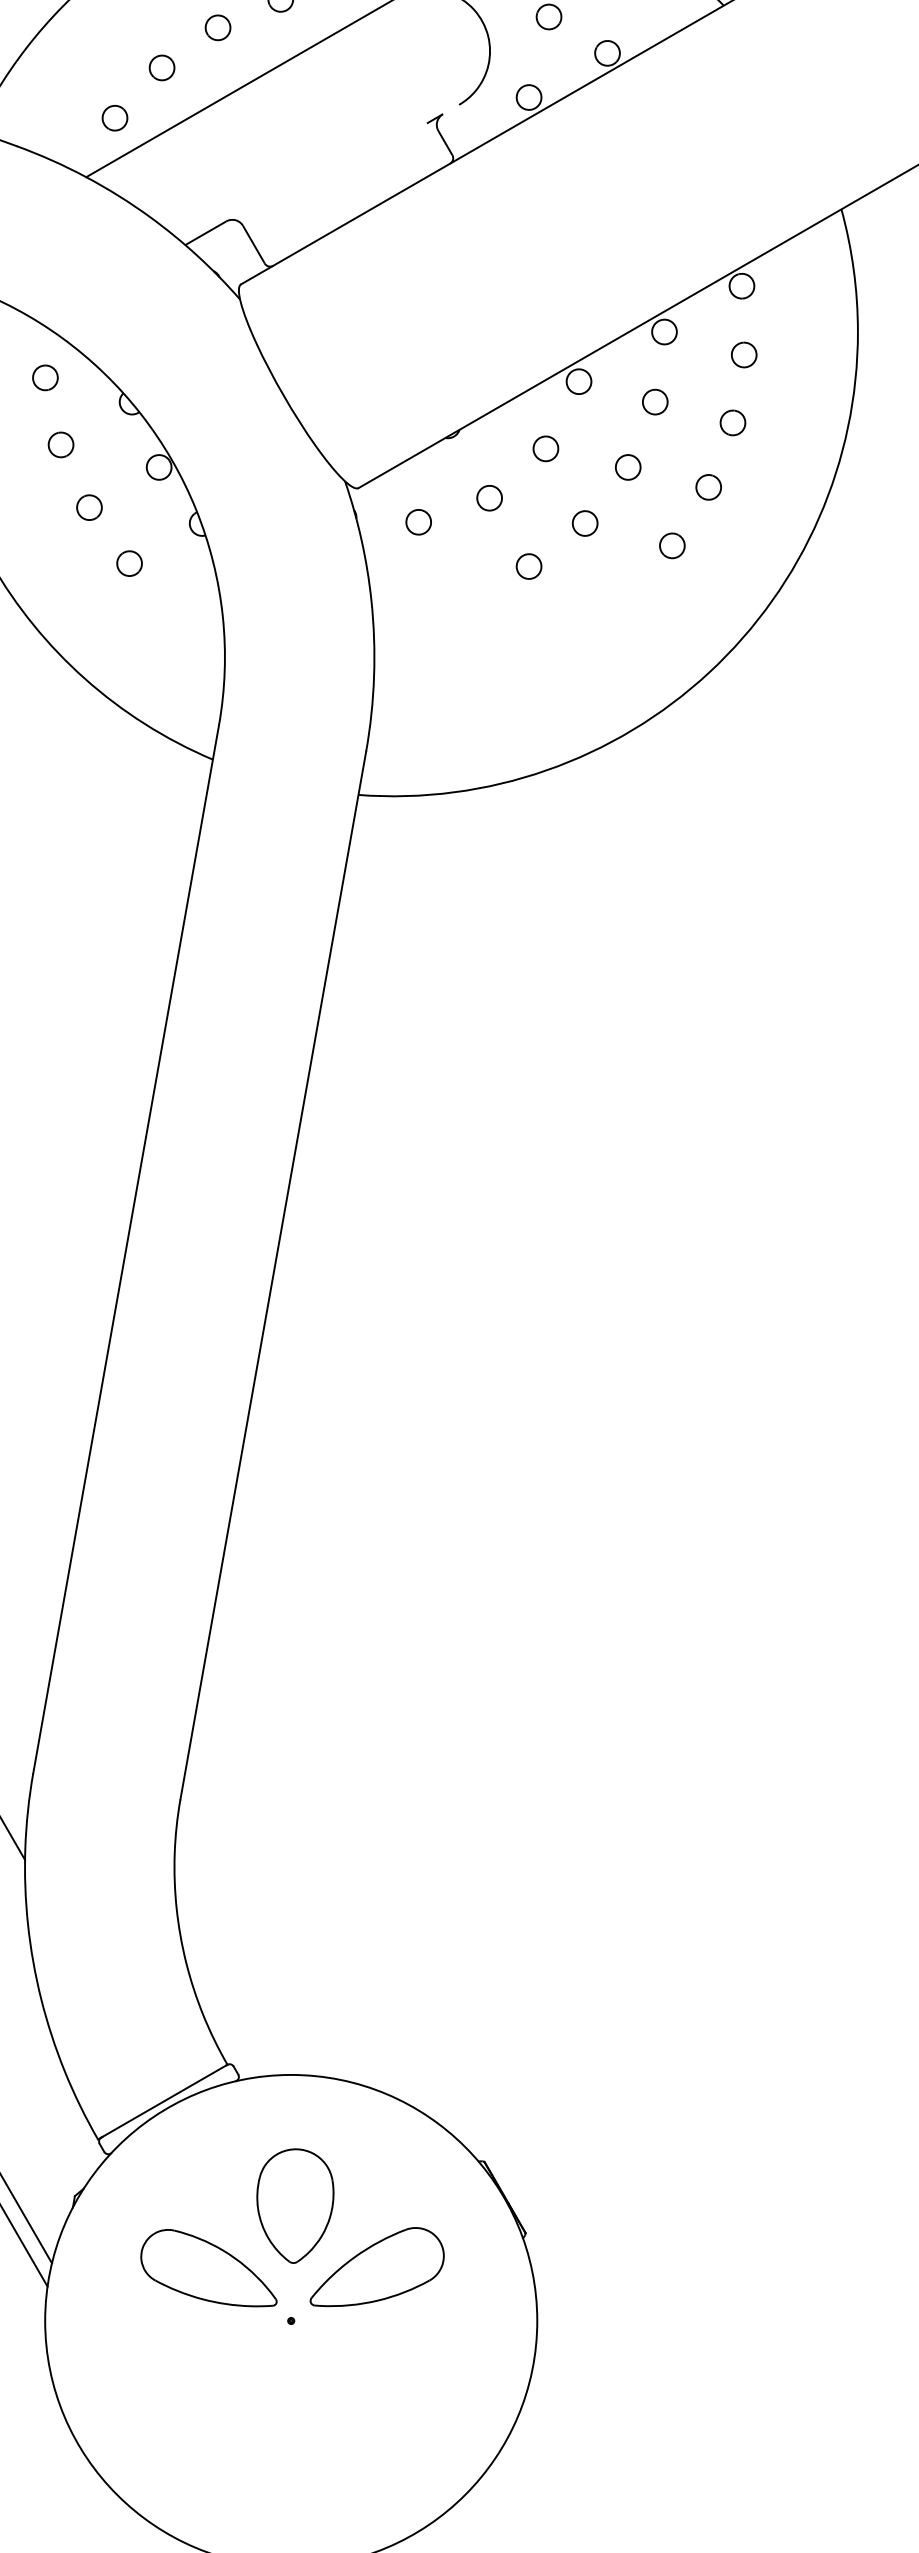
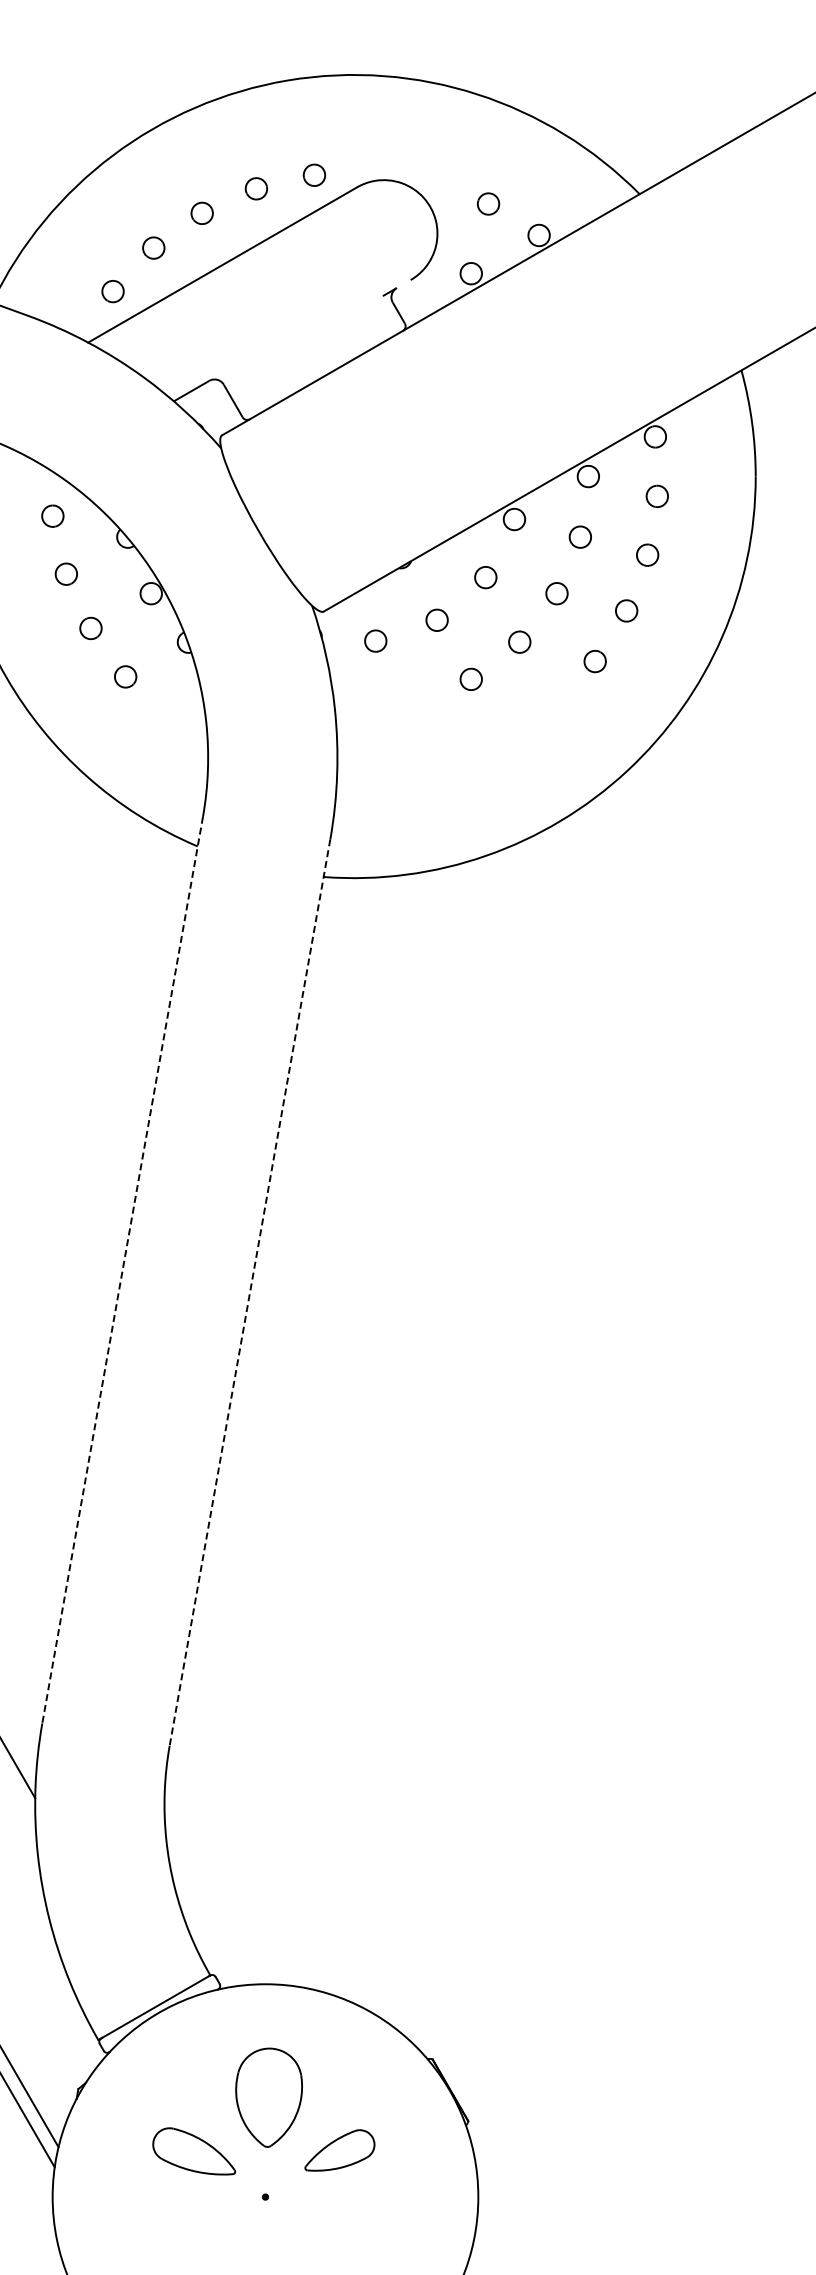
line: (125, 1249) -> (122, 1270), solid -> dashed
line: (272, 1276) -> (249, 1293), solid -> dashed
part: (376, 2267) -> (339, 2150), size x0.6
part: (208, 2268) -> (193, 2151), size x0.7

